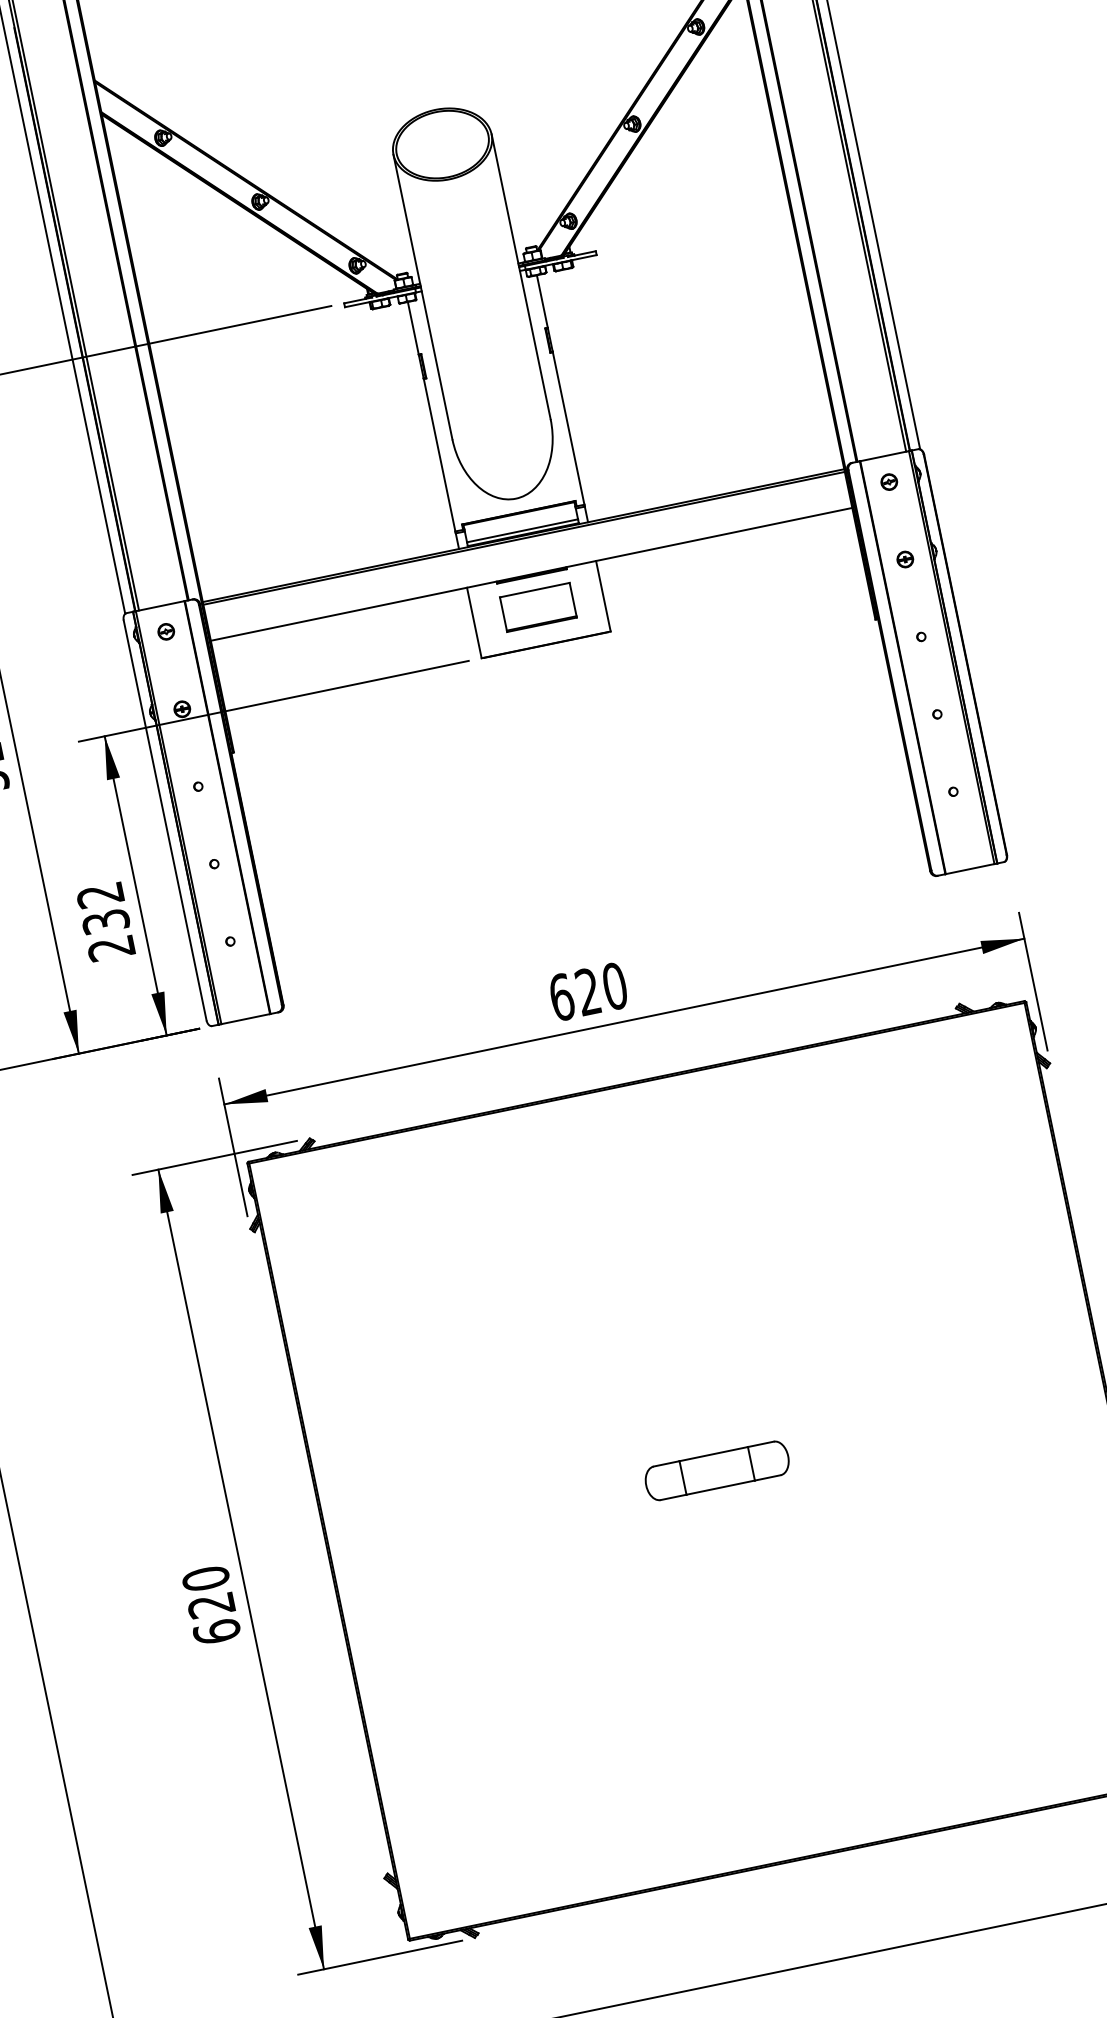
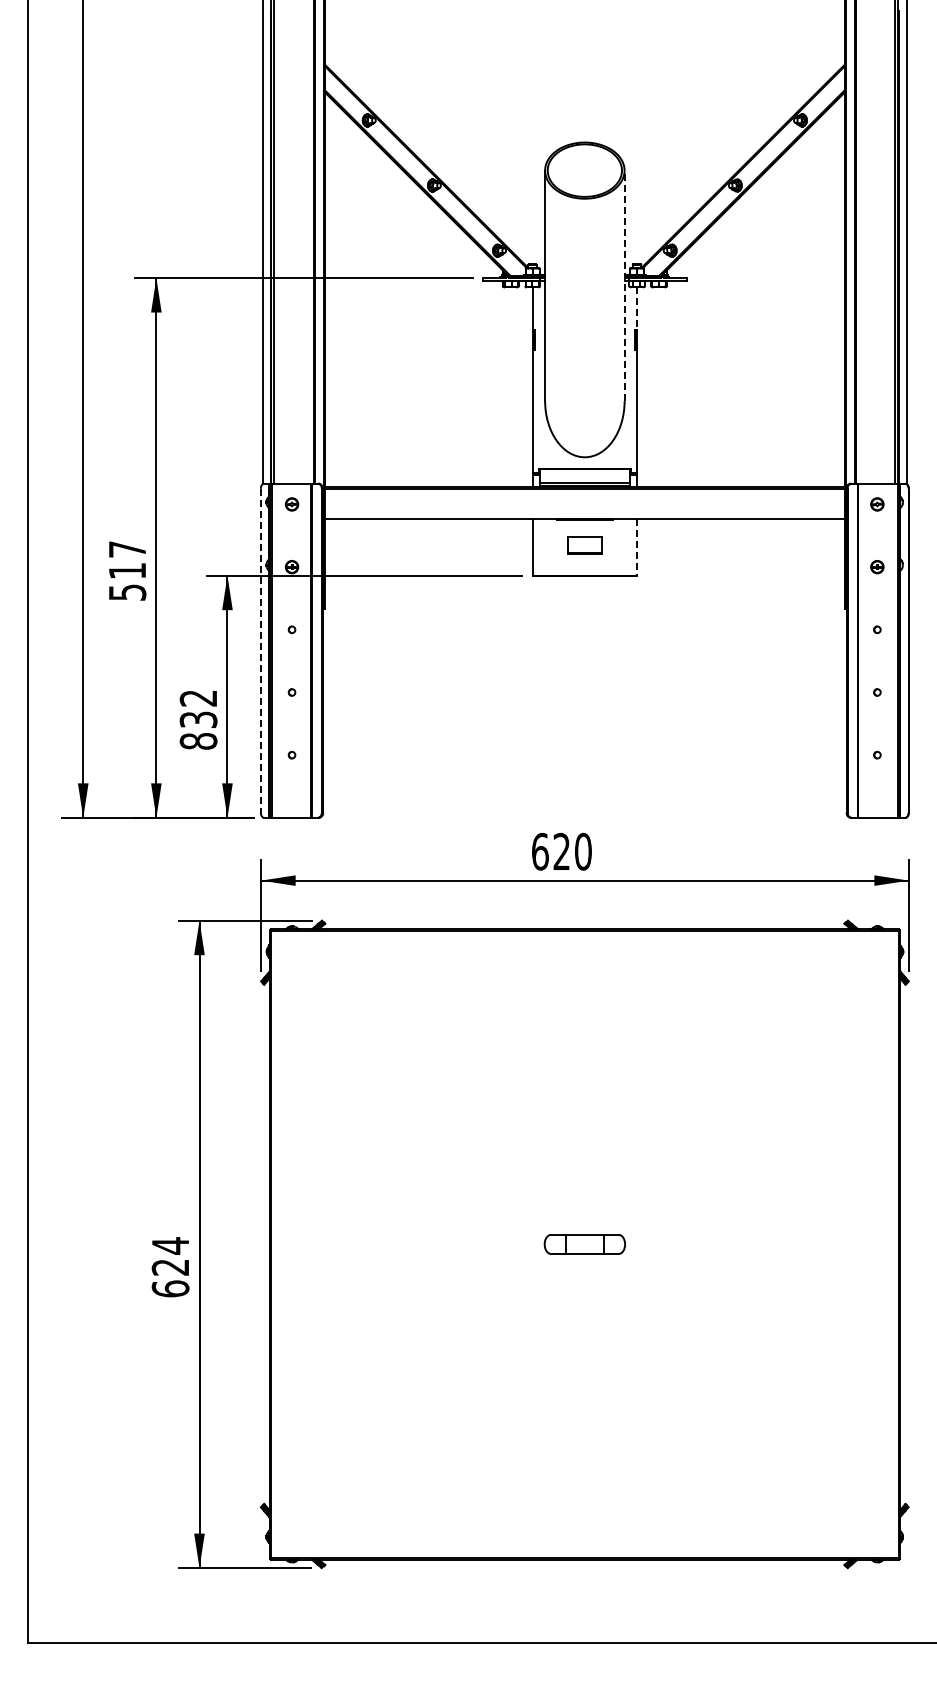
line: (520, 276) -> (624, 285), solid -> dashed
line: (543, 302) -> (637, 309), solid -> dashed
line: (603, 596) -> (637, 547), solid -> dashed
part: (537, 606) -> (584, 544), size x0.6
line: (164, 820) -> (260, 650), solid -> dashed
text: (111, 948) -> (198, 741), 232 -> 832
part: (716, 1471) -> (584, 1244), size x0.7
text: (205, 1578) -> (170, 1245), 620 -> 624

